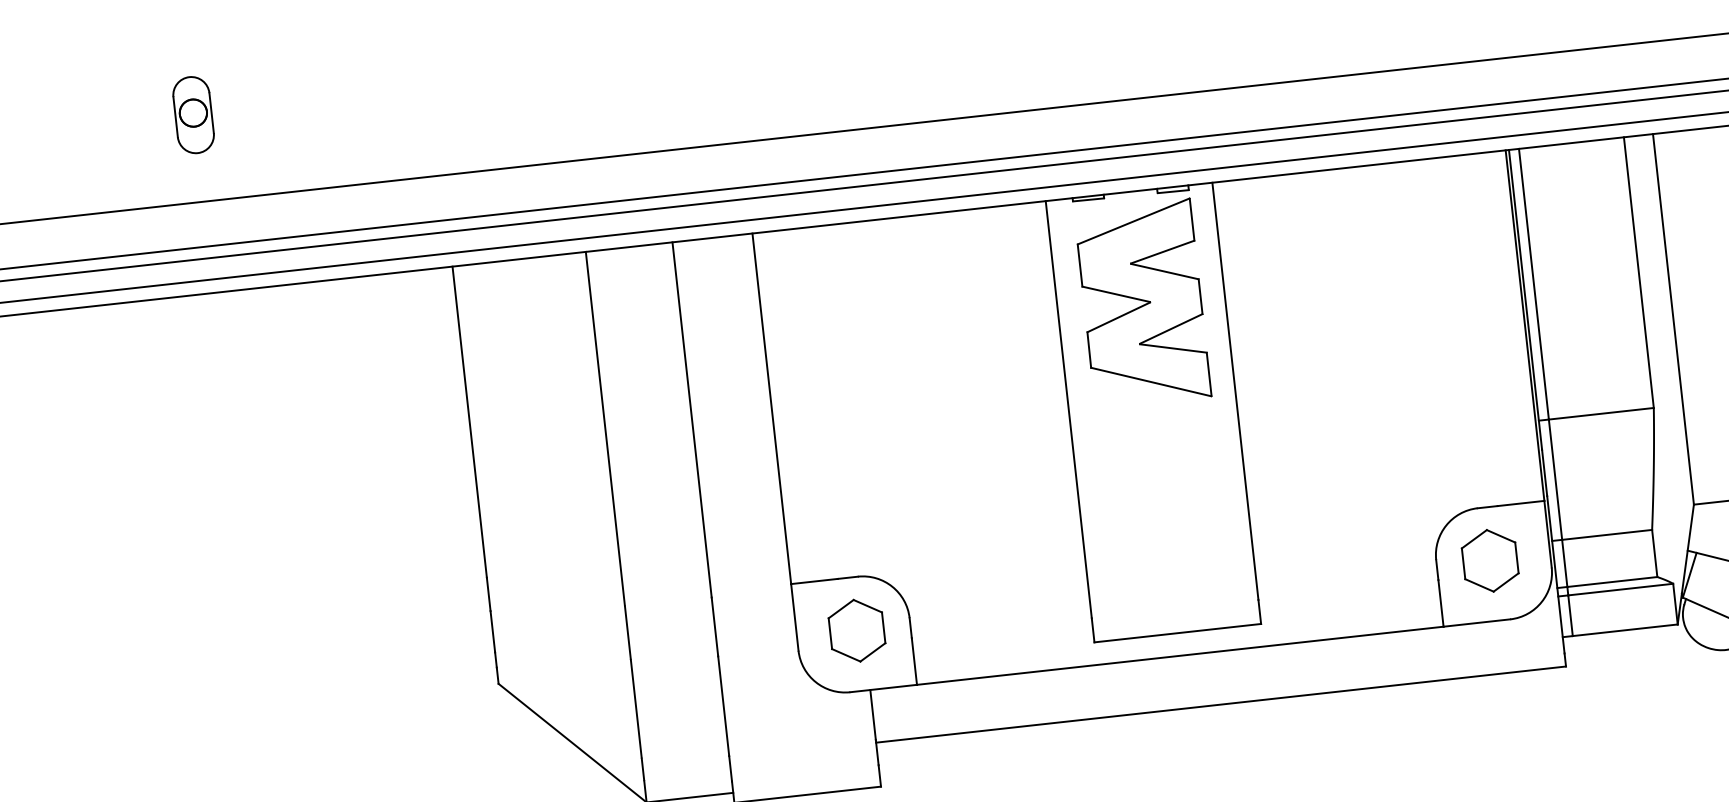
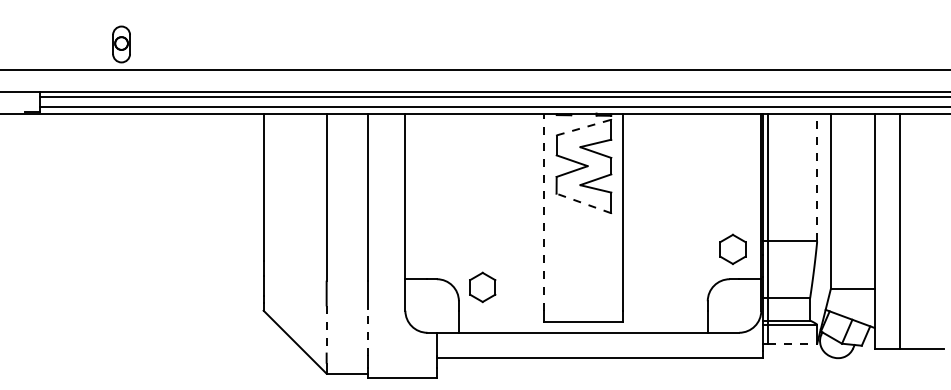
part: (193, 115) -> (121, 44), moved
line: (1134, 221) -> (584, 127), solid -> dashed
line: (1639, 272) -> (817, 177), solid -> dashed
line: (1150, 382) -> (583, 203), solid -> dashed
line: (1067, 410) -> (543, 212), solid -> dashed
part: (1489, 559) -> (732, 248), moved
line: (1625, 629) -> (792, 343), solid -> dashed
part: (856, 630) -> (482, 287), moved
line: (723, 705) -> (367, 332), solid -> dashed
line: (635, 708) -> (326, 329), solid -> dashed

